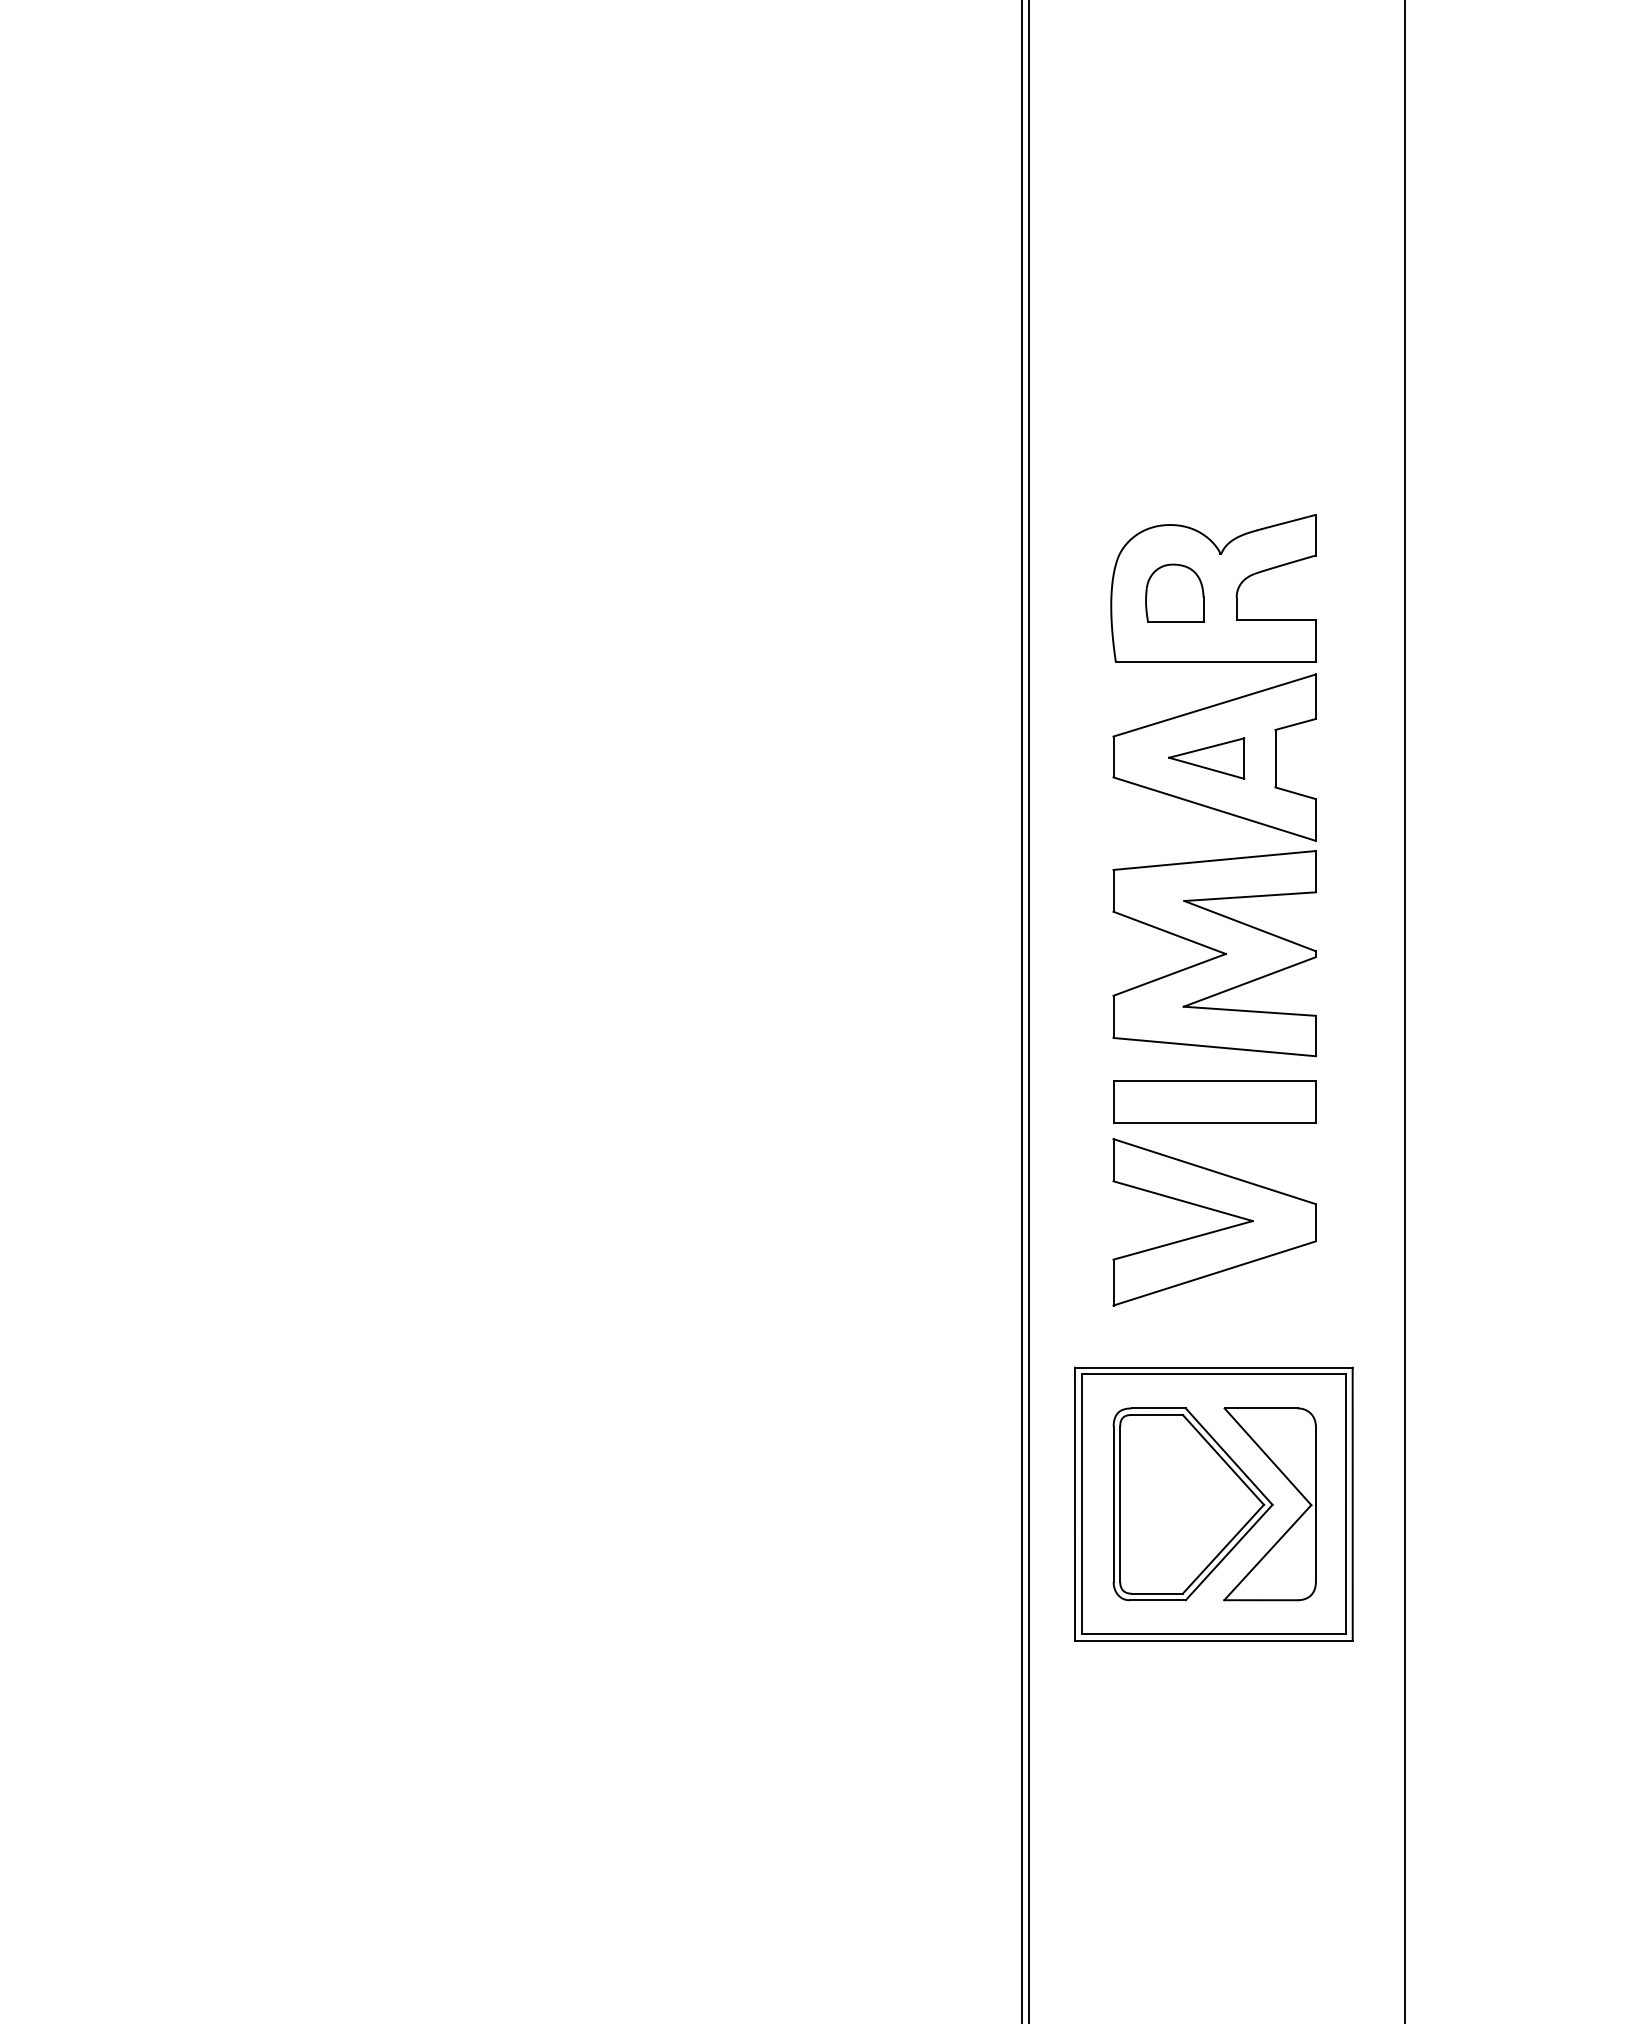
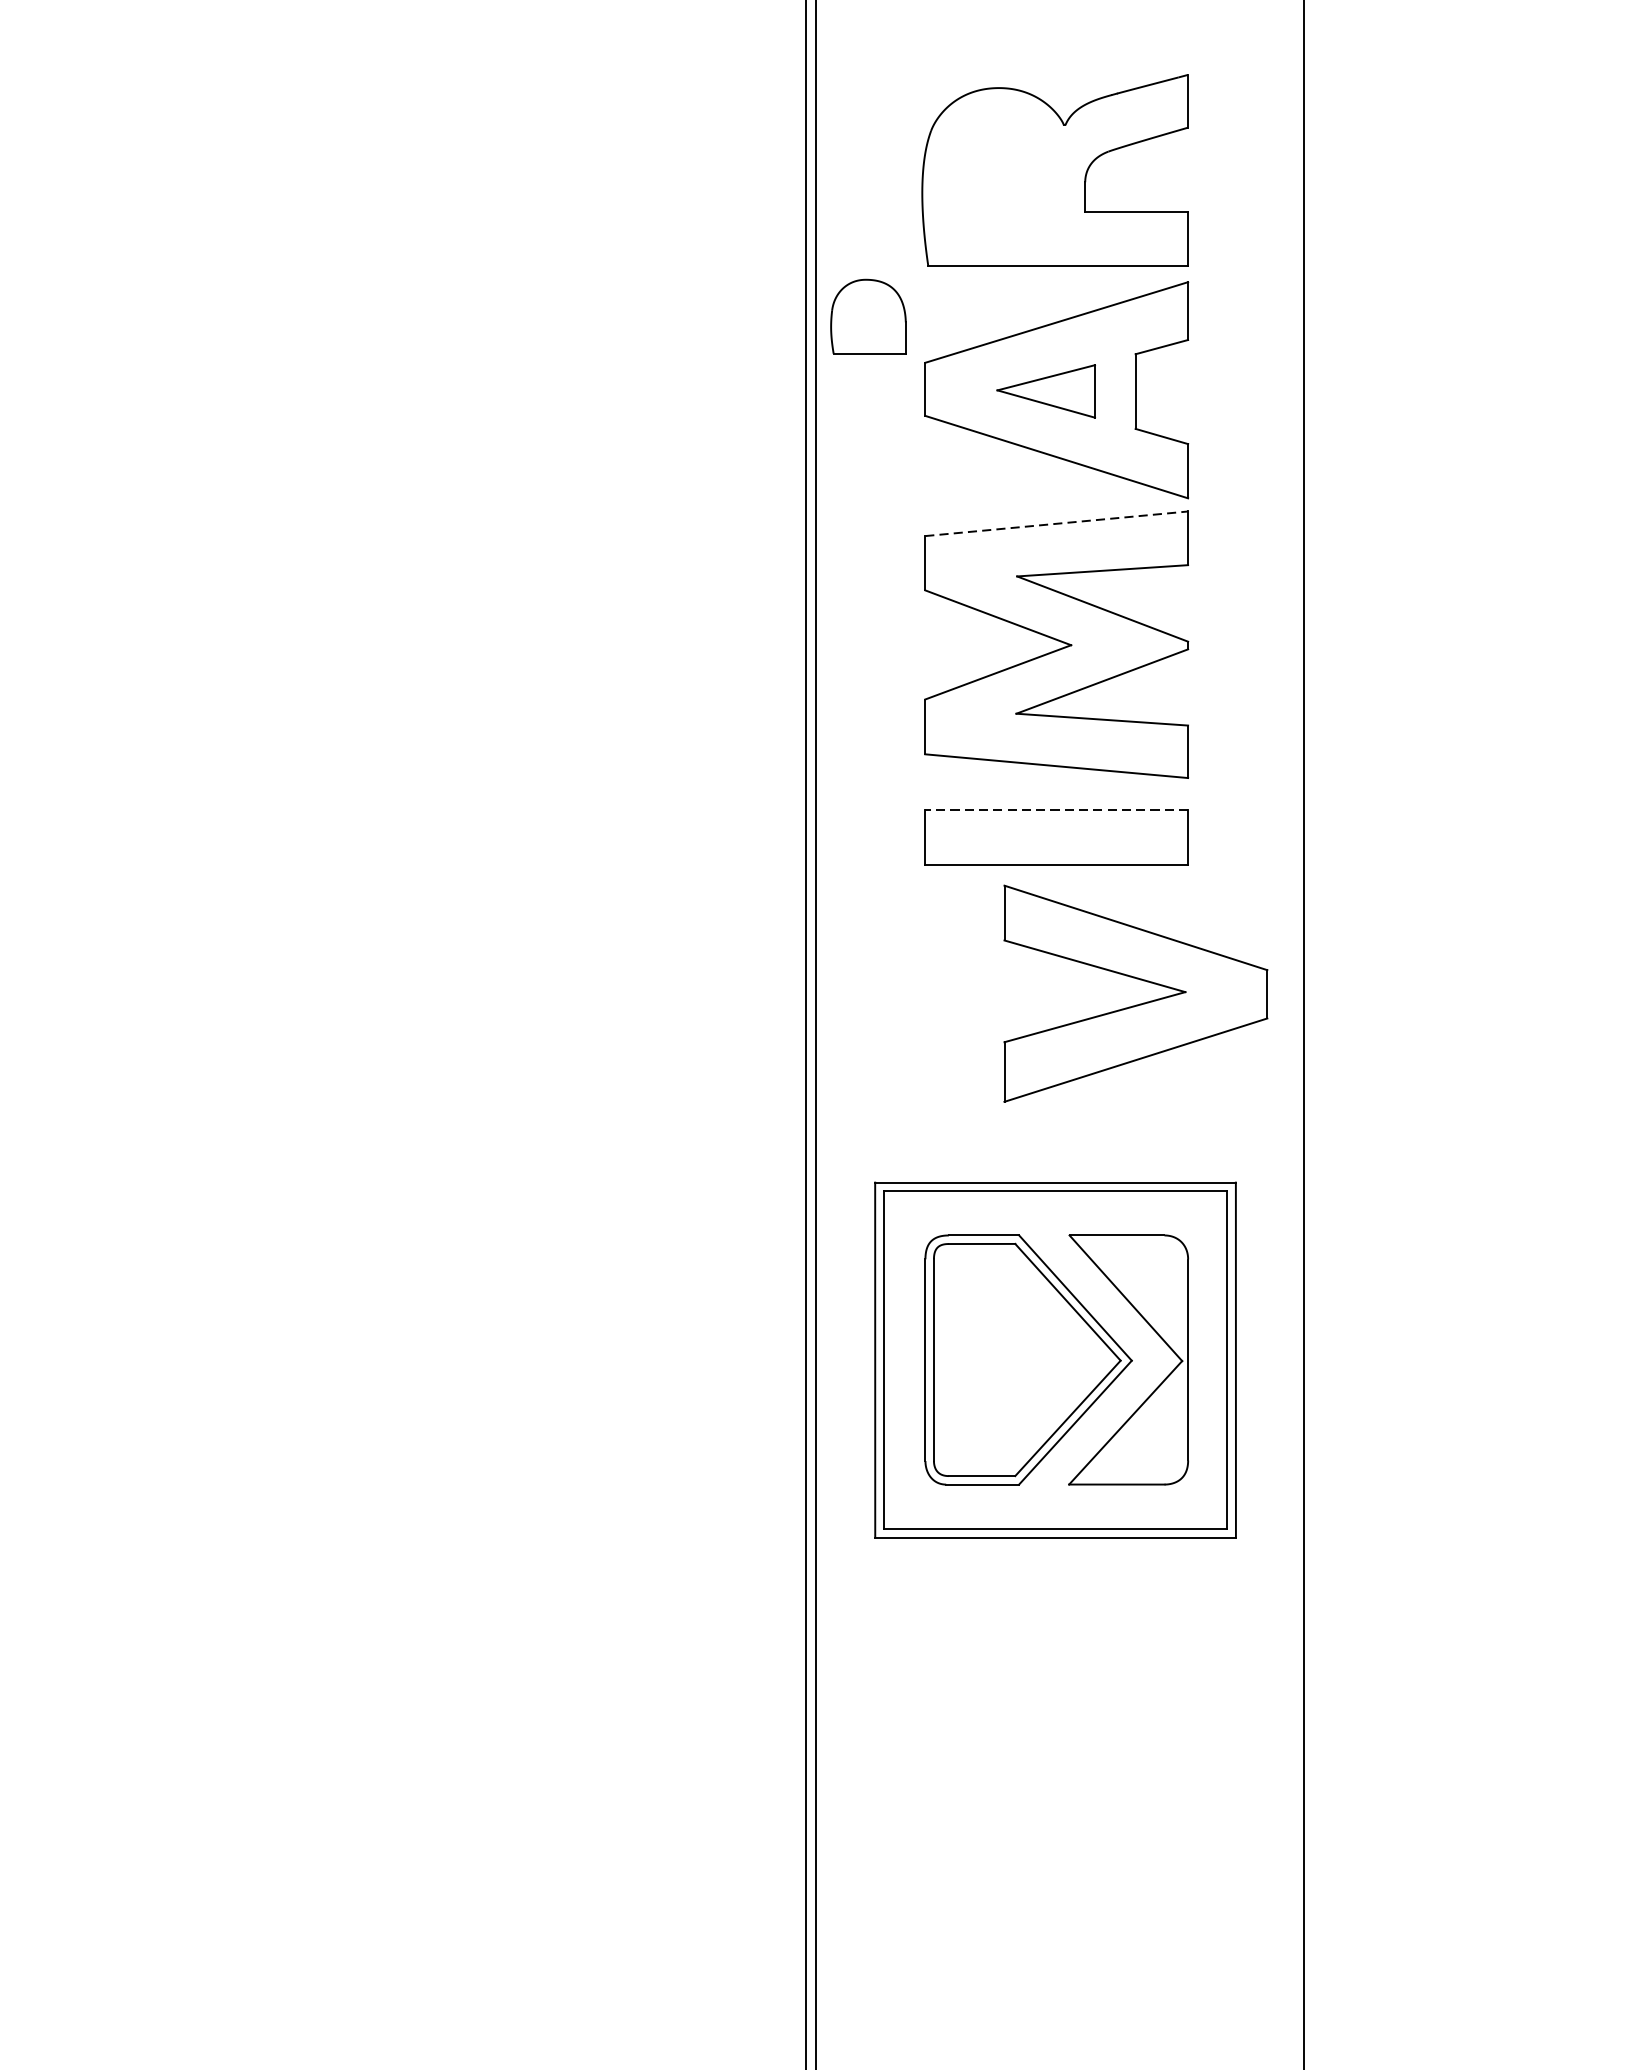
part: (1174, 592) -> (868, 315), moved
line: (1214, 860) -> (1056, 523), solid -> dashed
line: (1214, 1081) -> (1056, 810), solid -> dashed
part: (1217, 1229) -> (1139, 1003), moved

